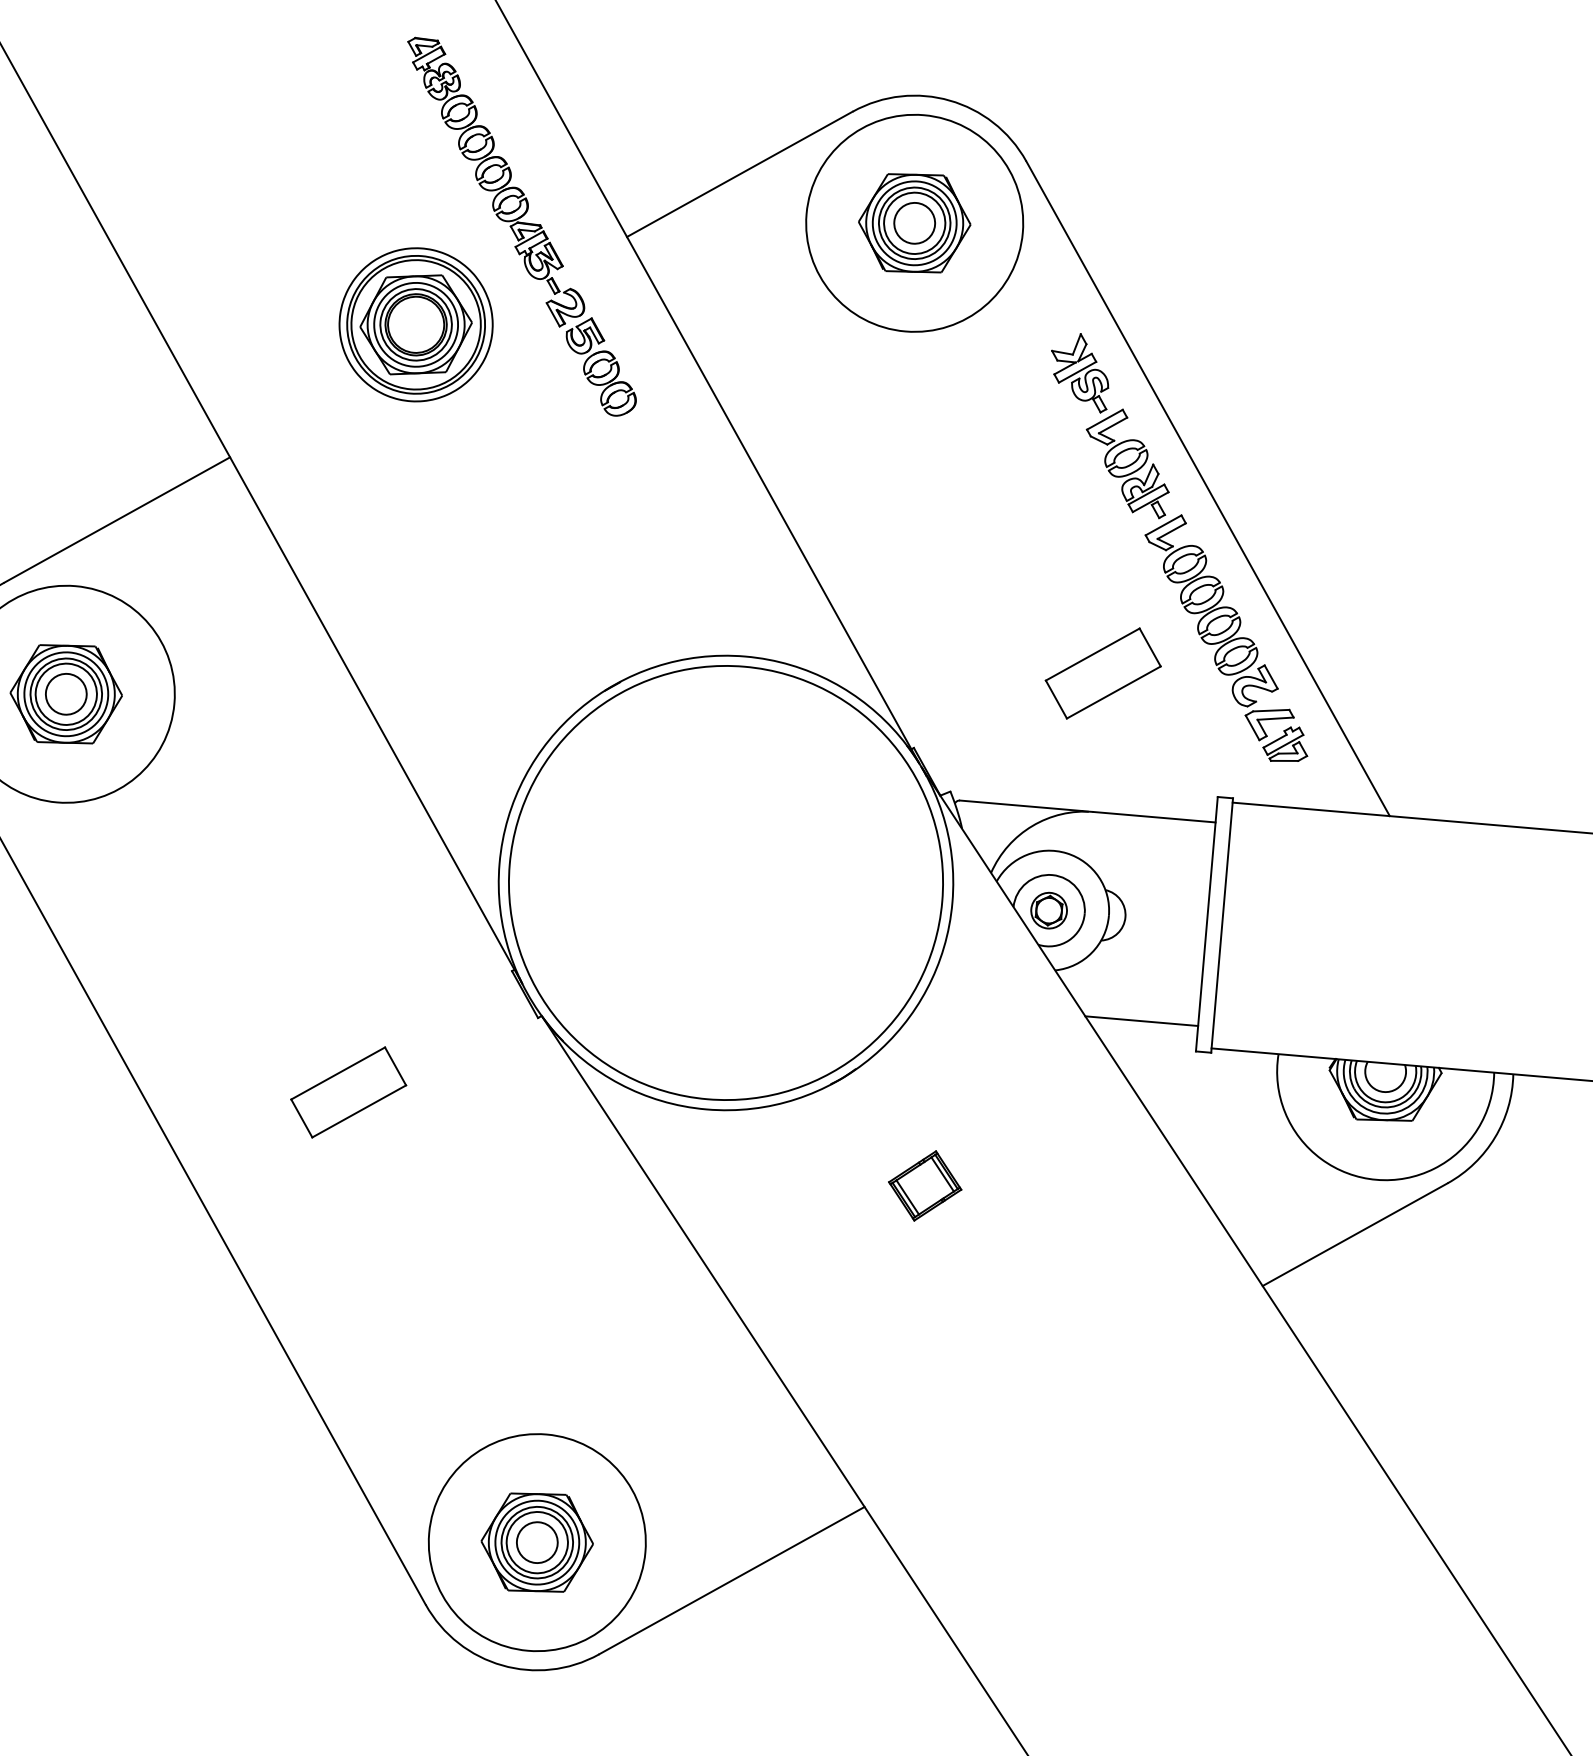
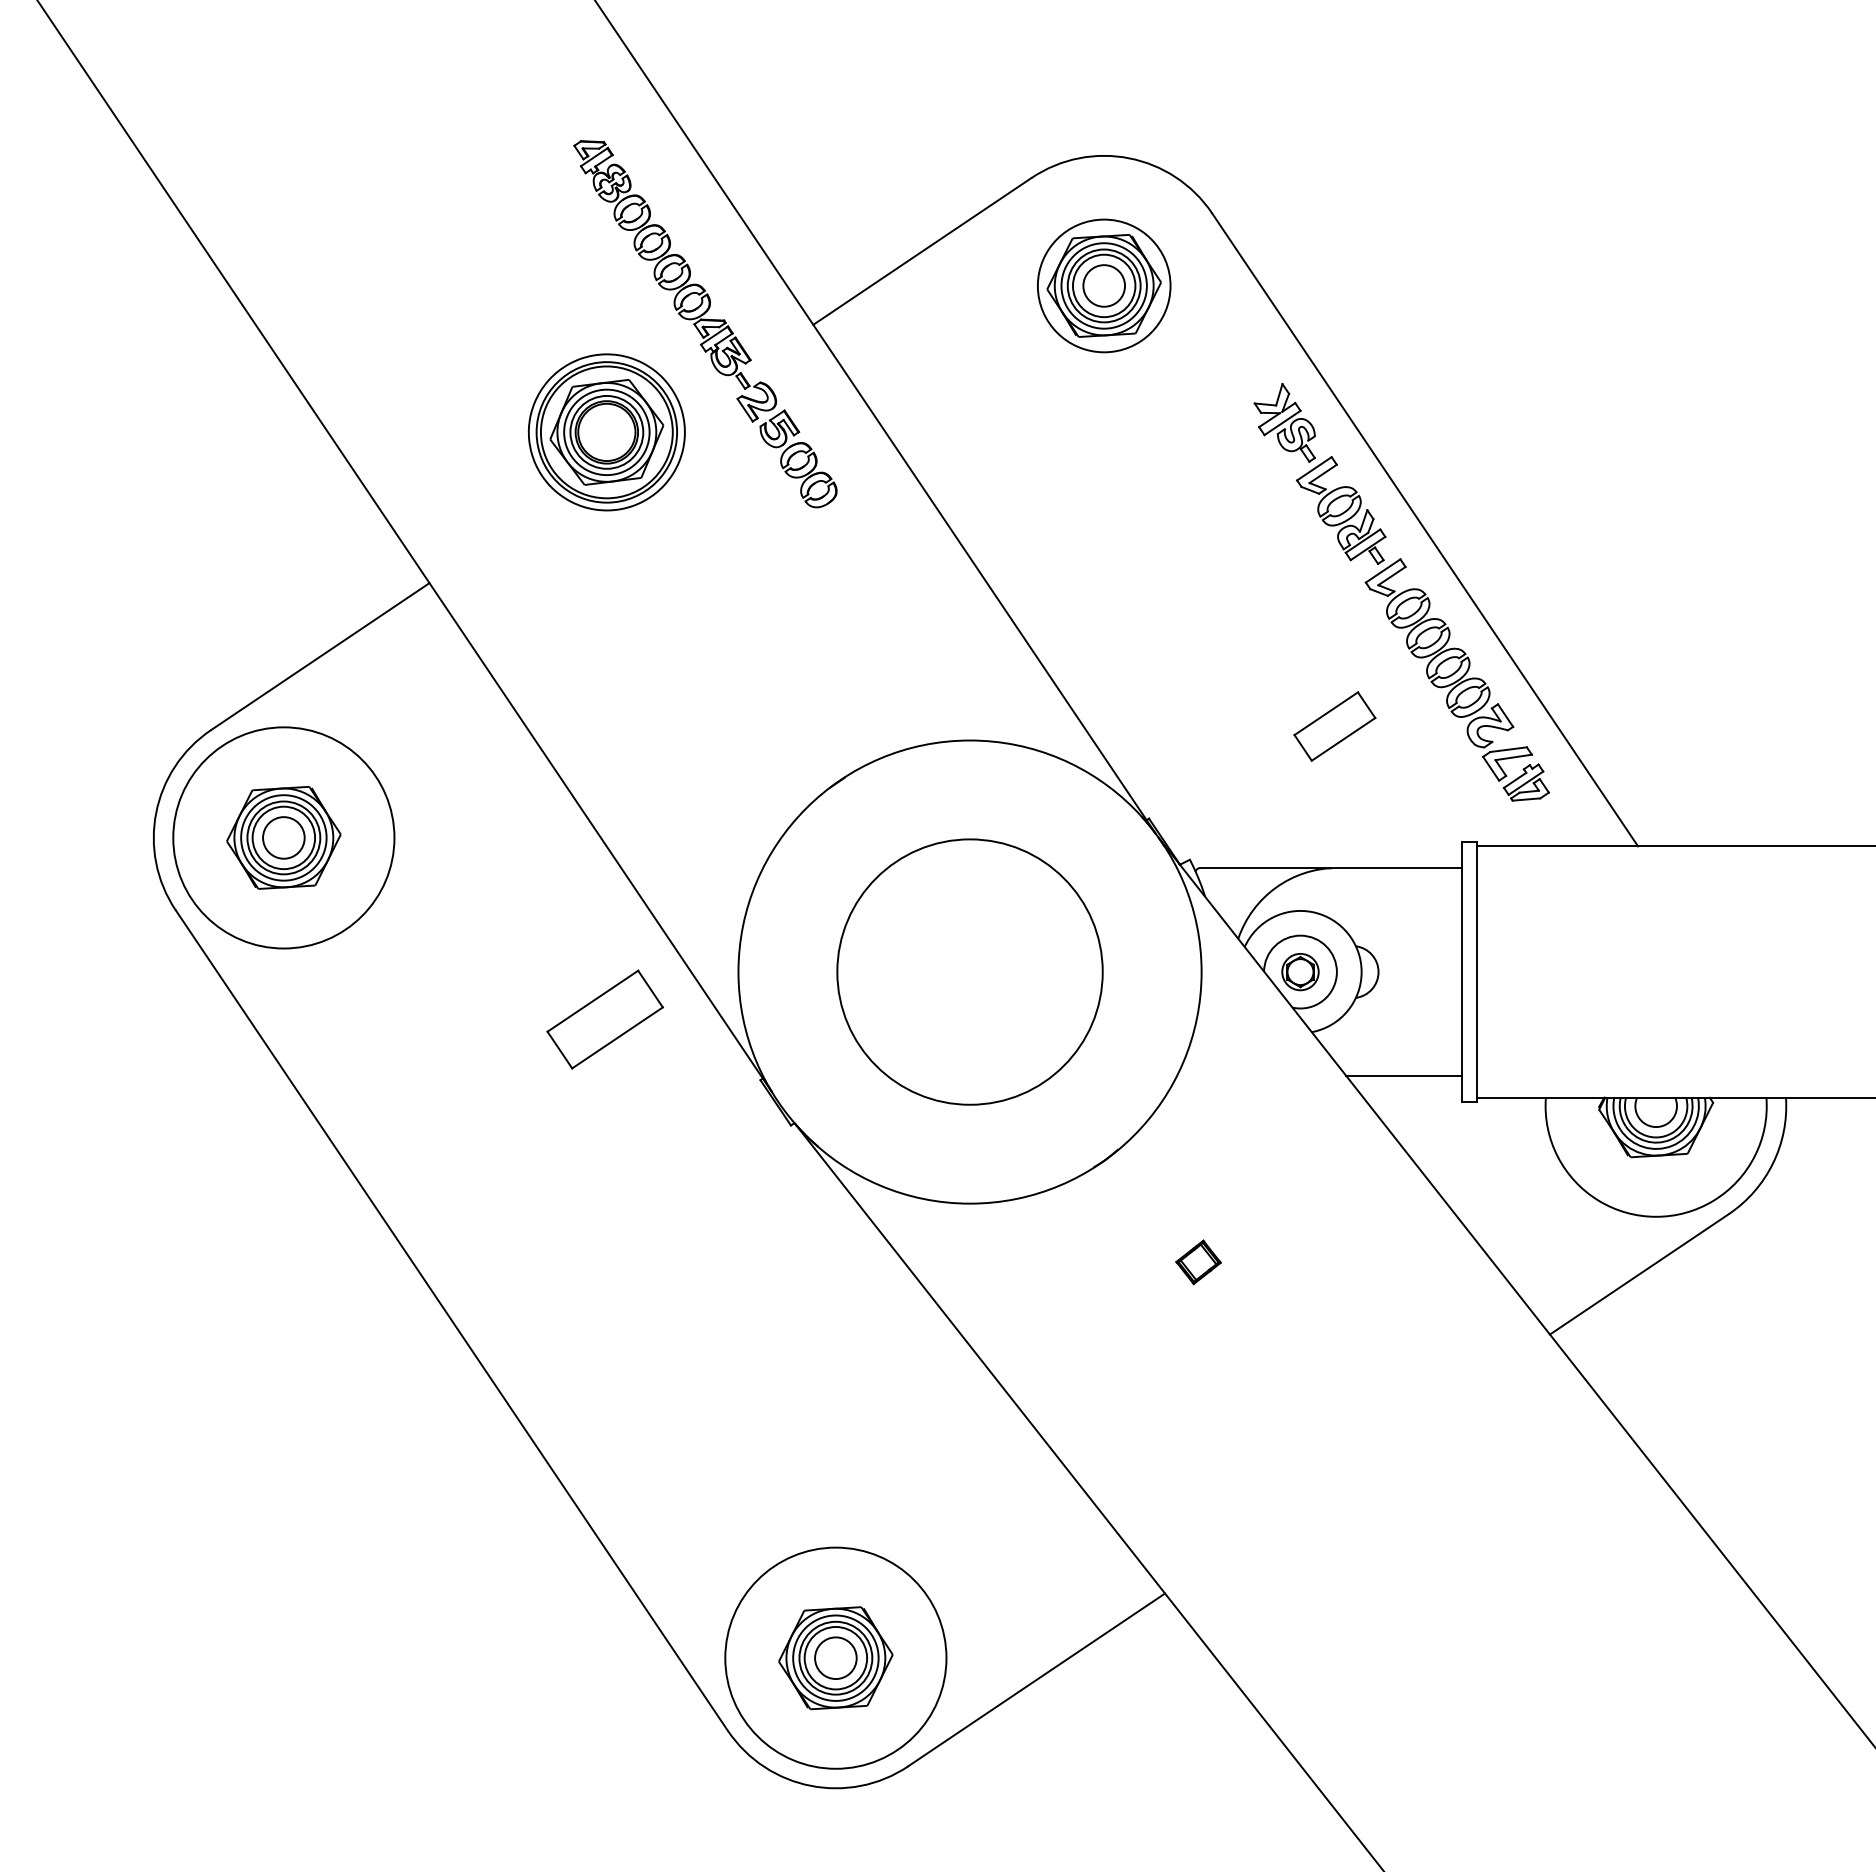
circle: (914, 222) -> (1103, 285), size x0.6
part: (1102, 673) -> (1334, 726), size x0.7
circle: (725, 882) -> (969, 971), size x0.6
part: (348, 1092) -> (604, 1019), moved
part: (925, 1186) -> (1198, 1262), size x0.6

